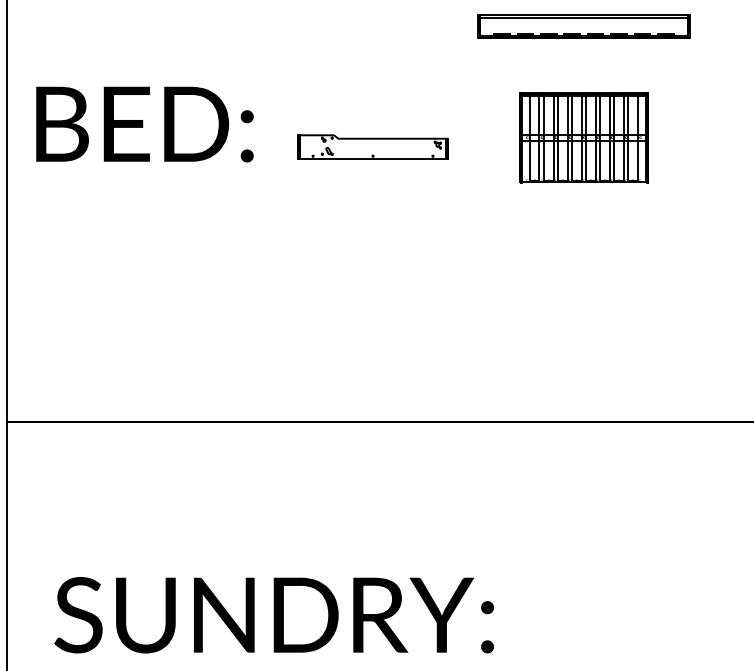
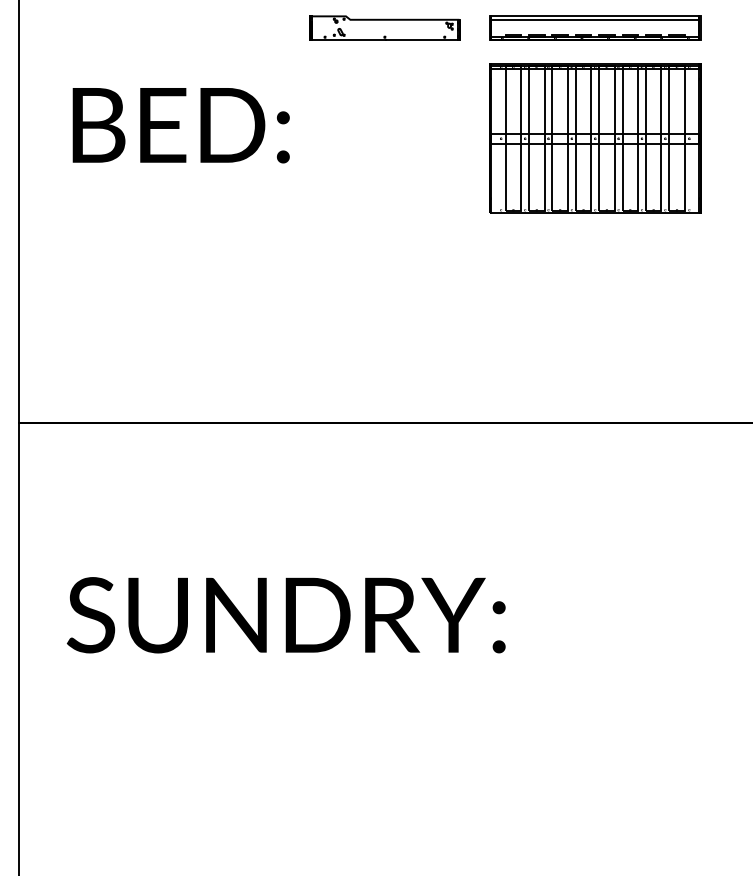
text: (144, 124) -> (180, 125), moved
part: (584, 137) -> (595, 138), size x1.67
part: (372, 146) -> (384, 27), moved

